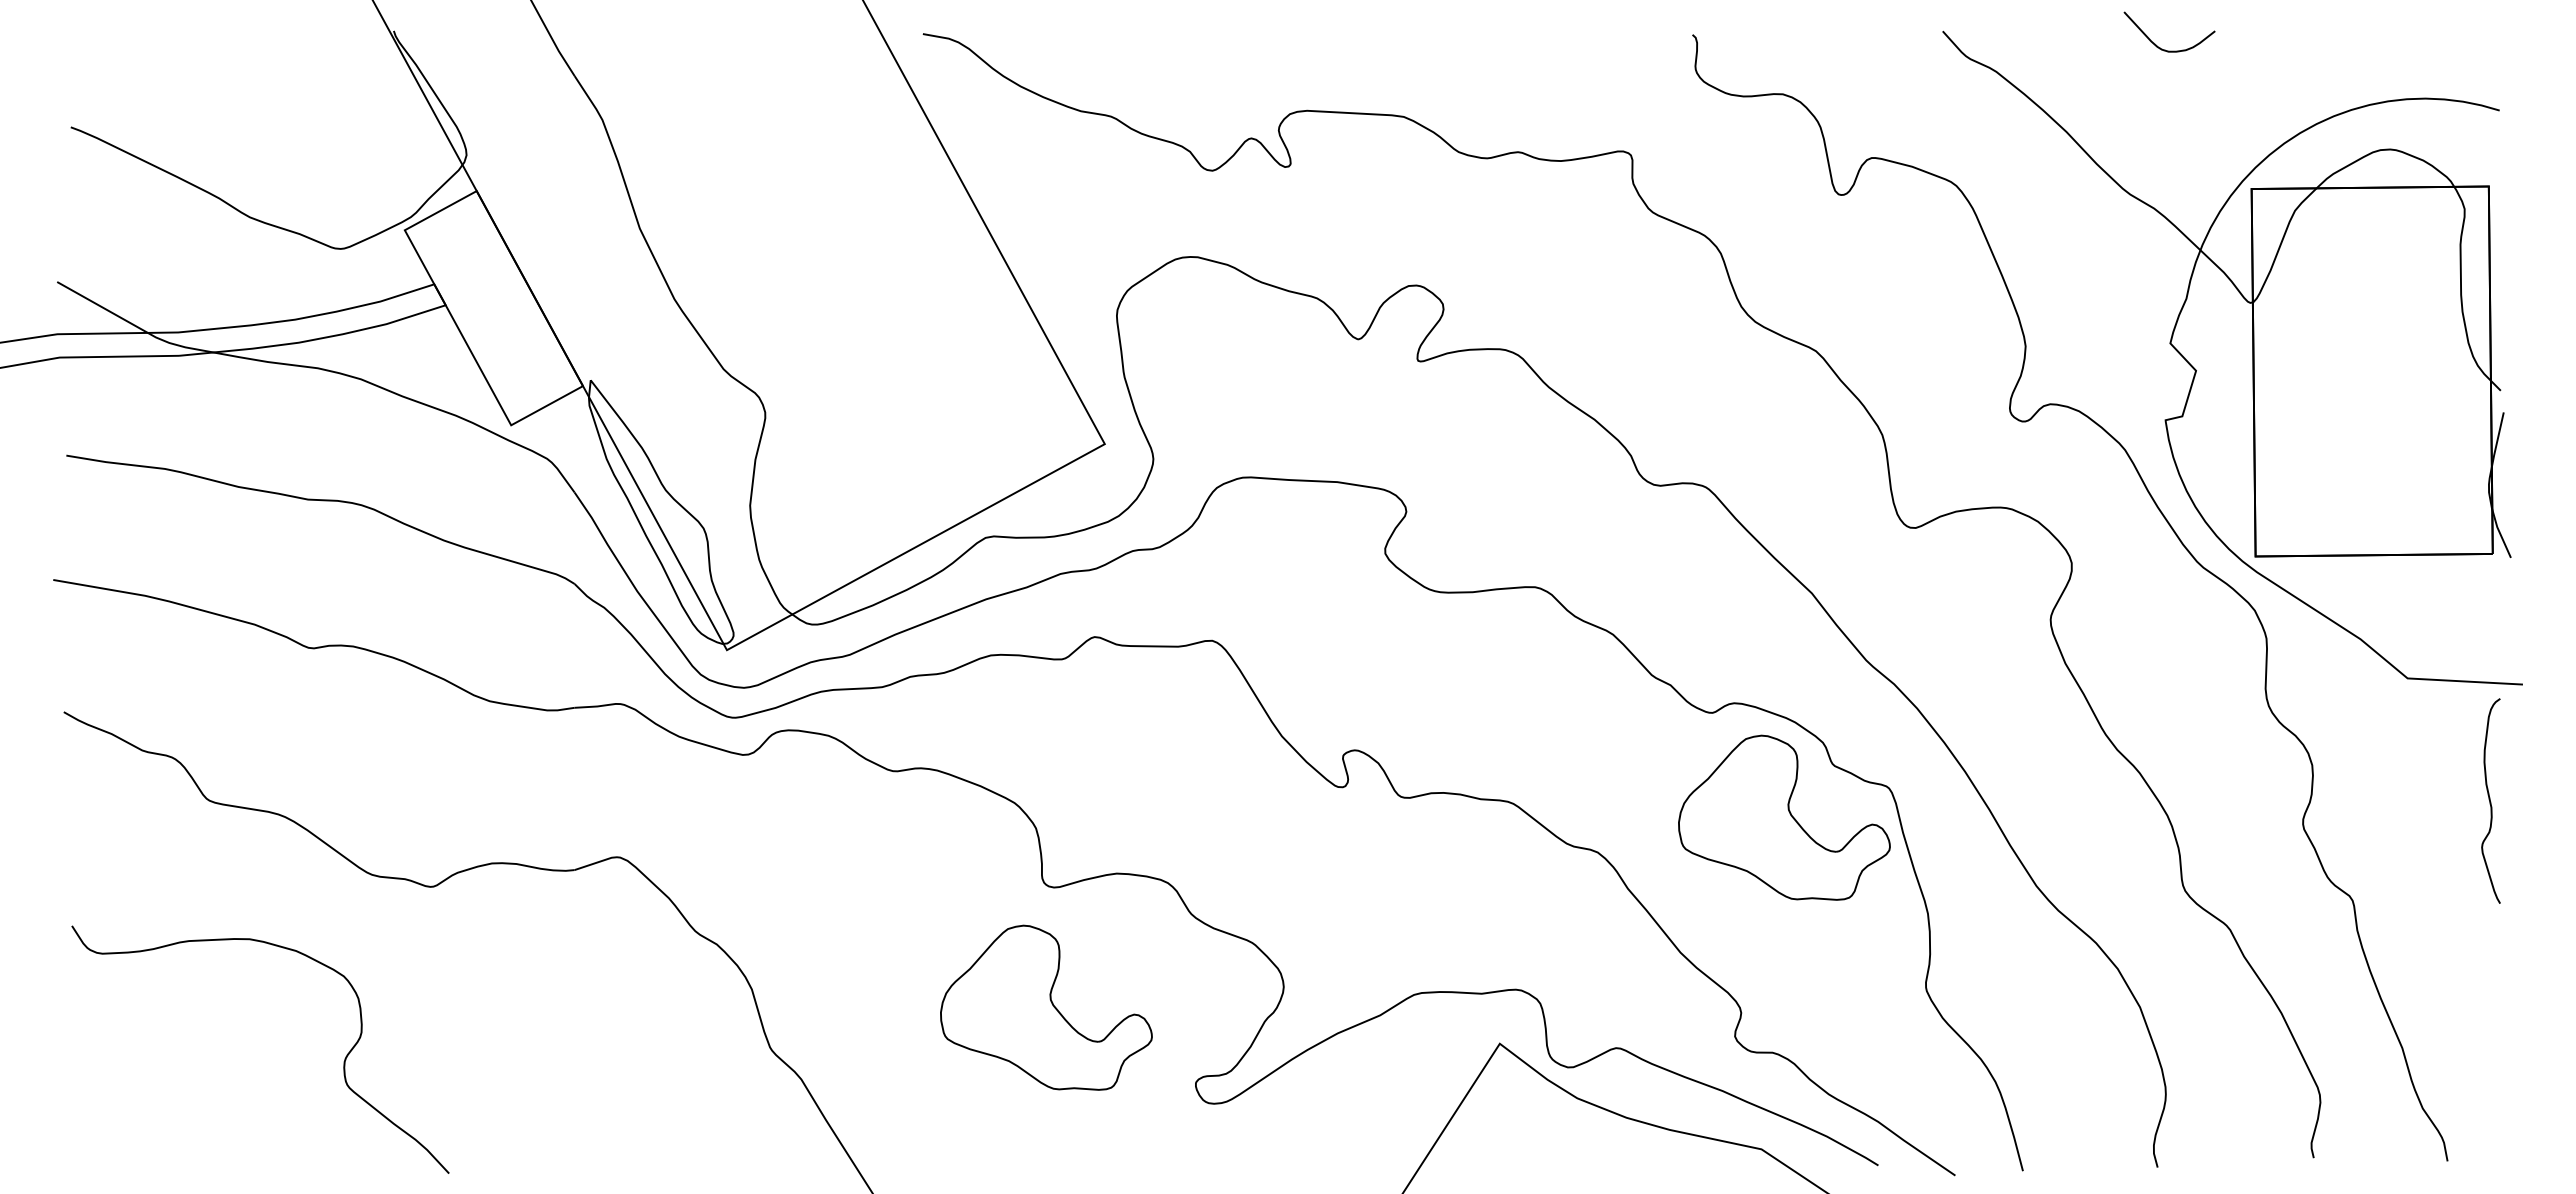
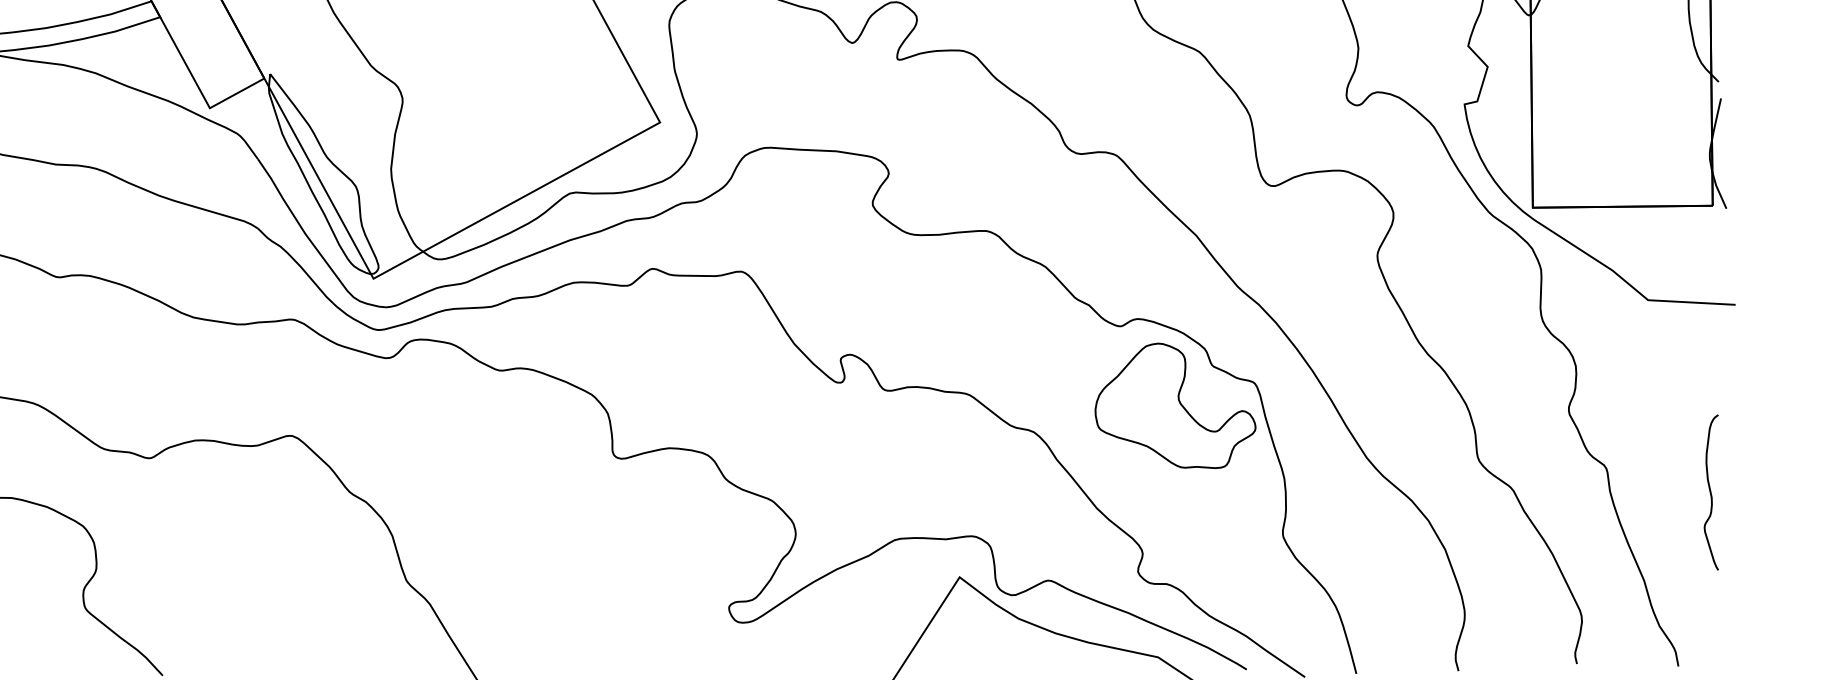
curve: (2490, 800) -> (1711, 492), moved
part: (1046, 1007) -> (615, 549), removed

